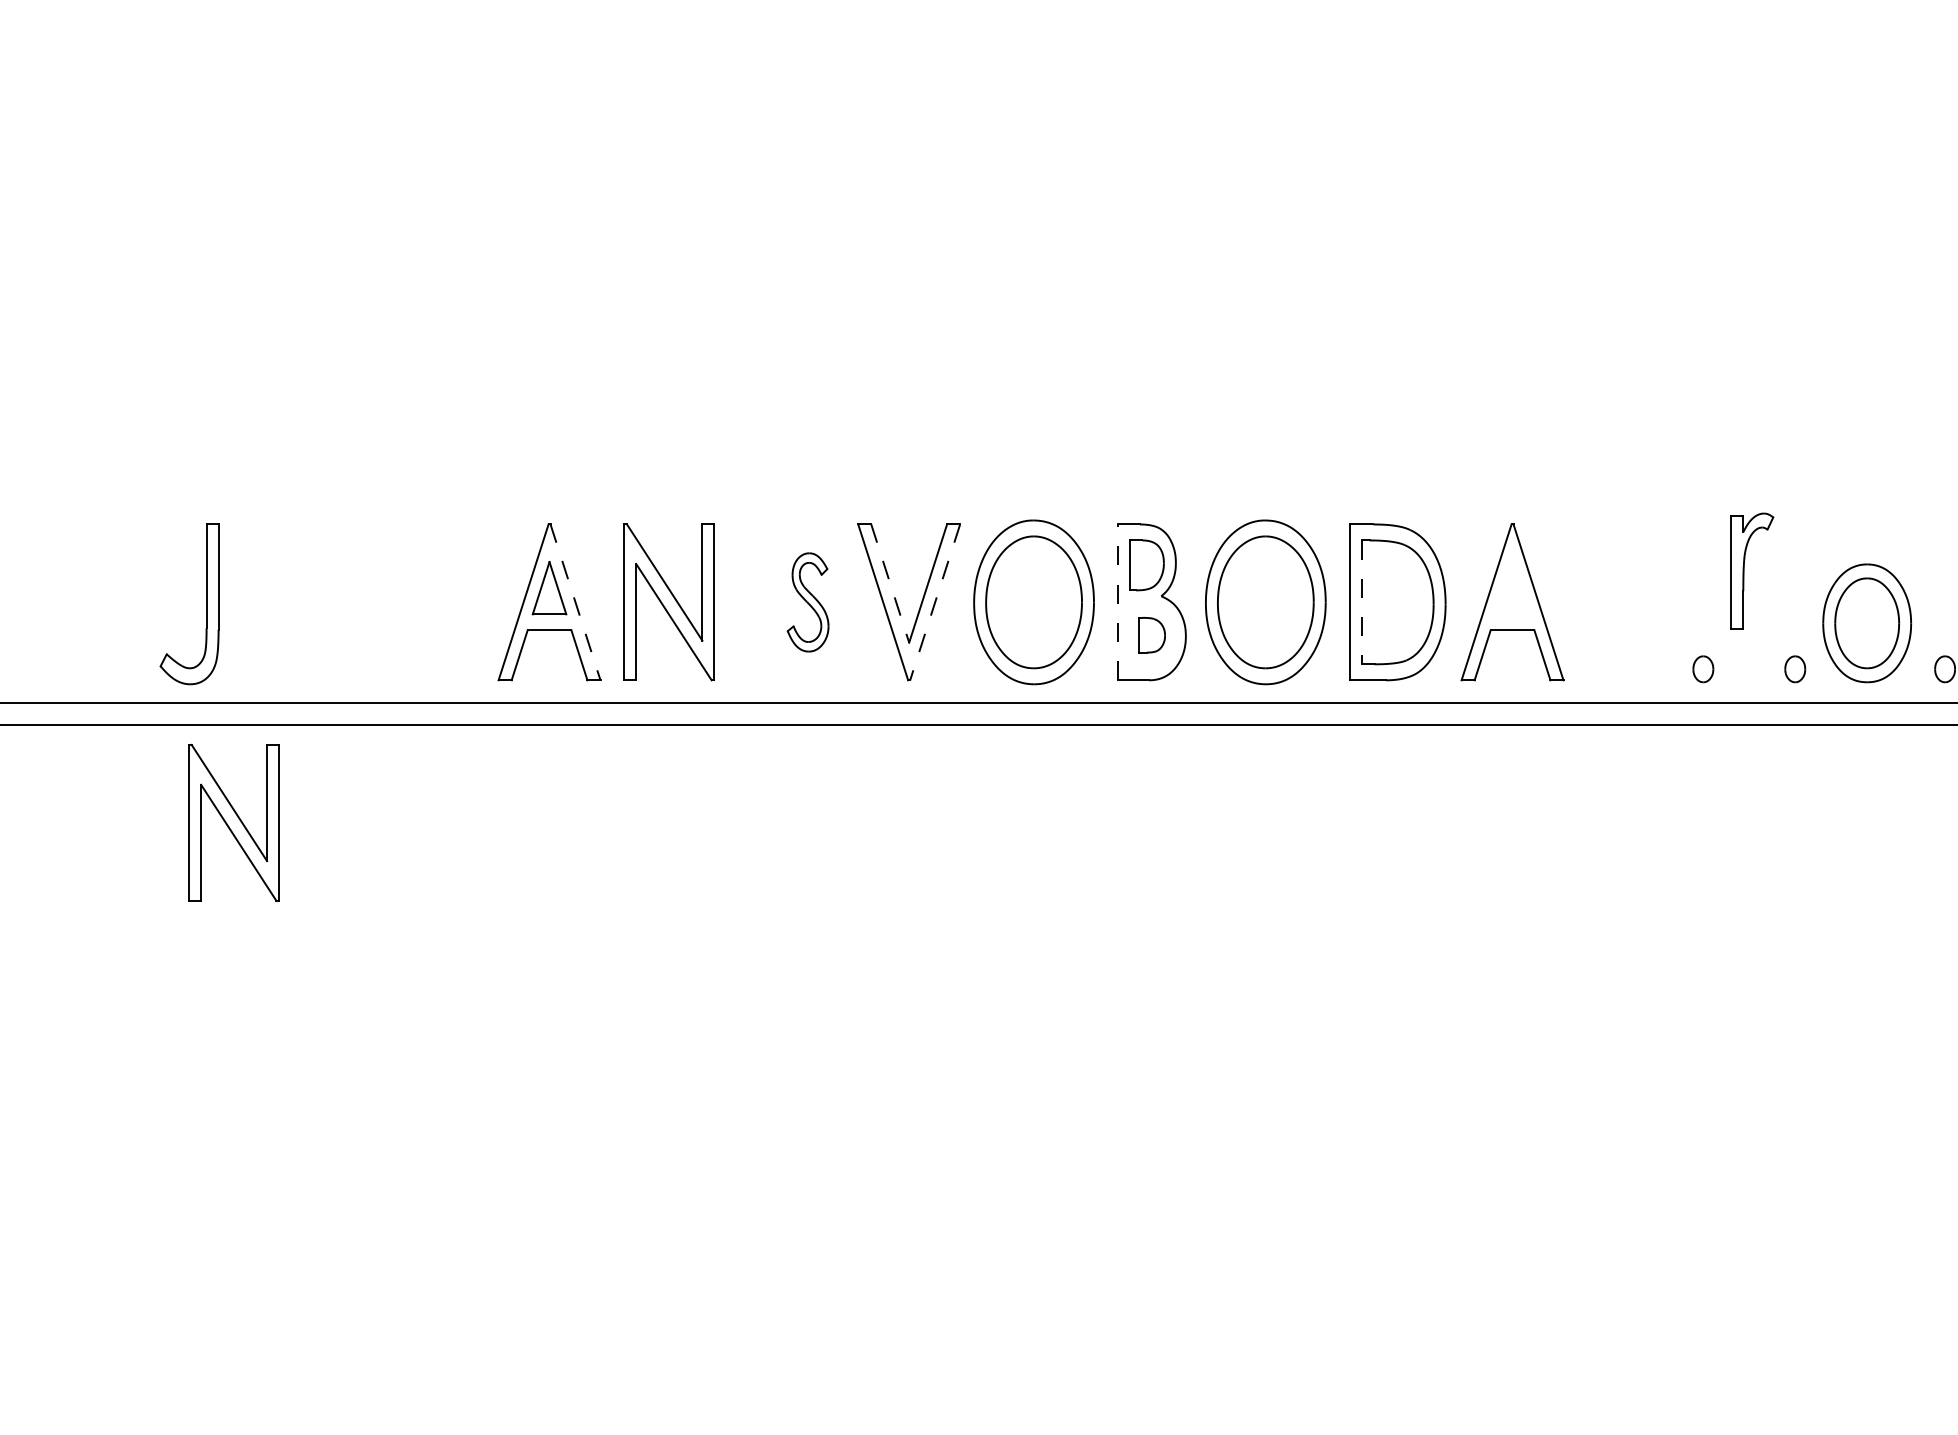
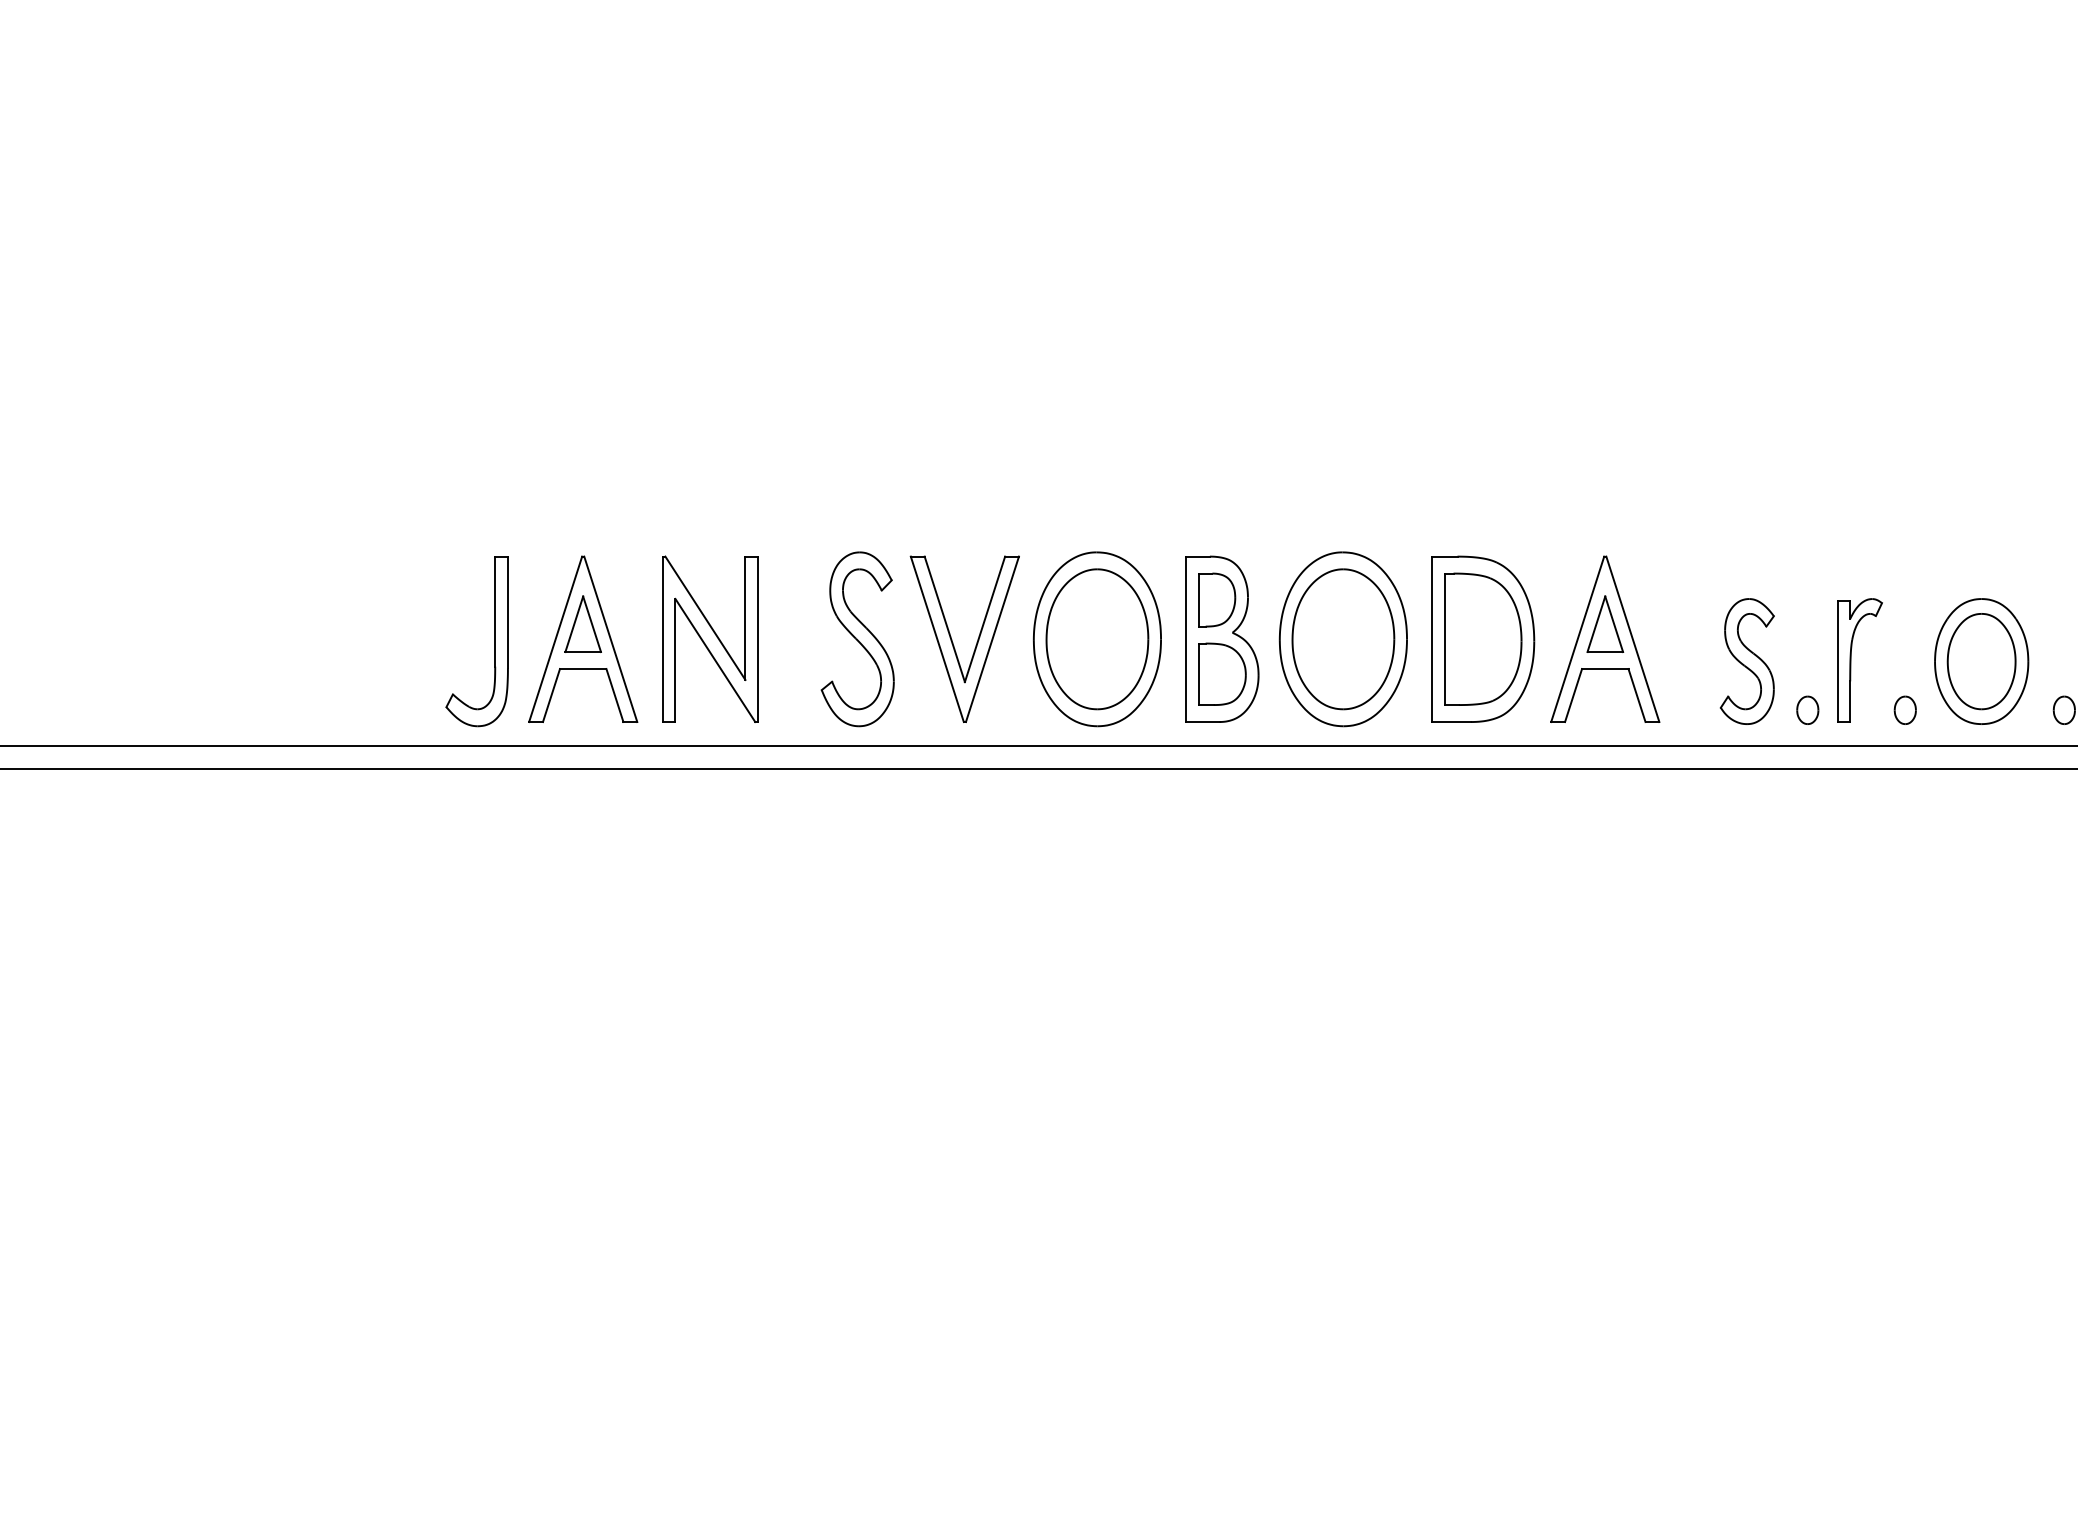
part: (1744, 571) -> (1851, 660), moved
line: (889, 583) -> (944, 619), dashed -> solid
part: (1512, 587) -> (1605, 623), added
line: (575, 602) -> (610, 639), dashed -> solid
part: (807, 602) -> (857, 639), size x1.67
line: (935, 602) -> (992, 639), dashed -> solid
line: (1117, 602) -> (1186, 639), dashed -> solid
line: (1362, 602) -> (1445, 639), dashed -> solid
part: (205, 604) -> (494, 641), moved
part: (1645, 623) -> (1746, 661), added
part: (1151, 634) -> (1222, 673), size x1.67
part: (234, 822) -> (248, 872), removed

